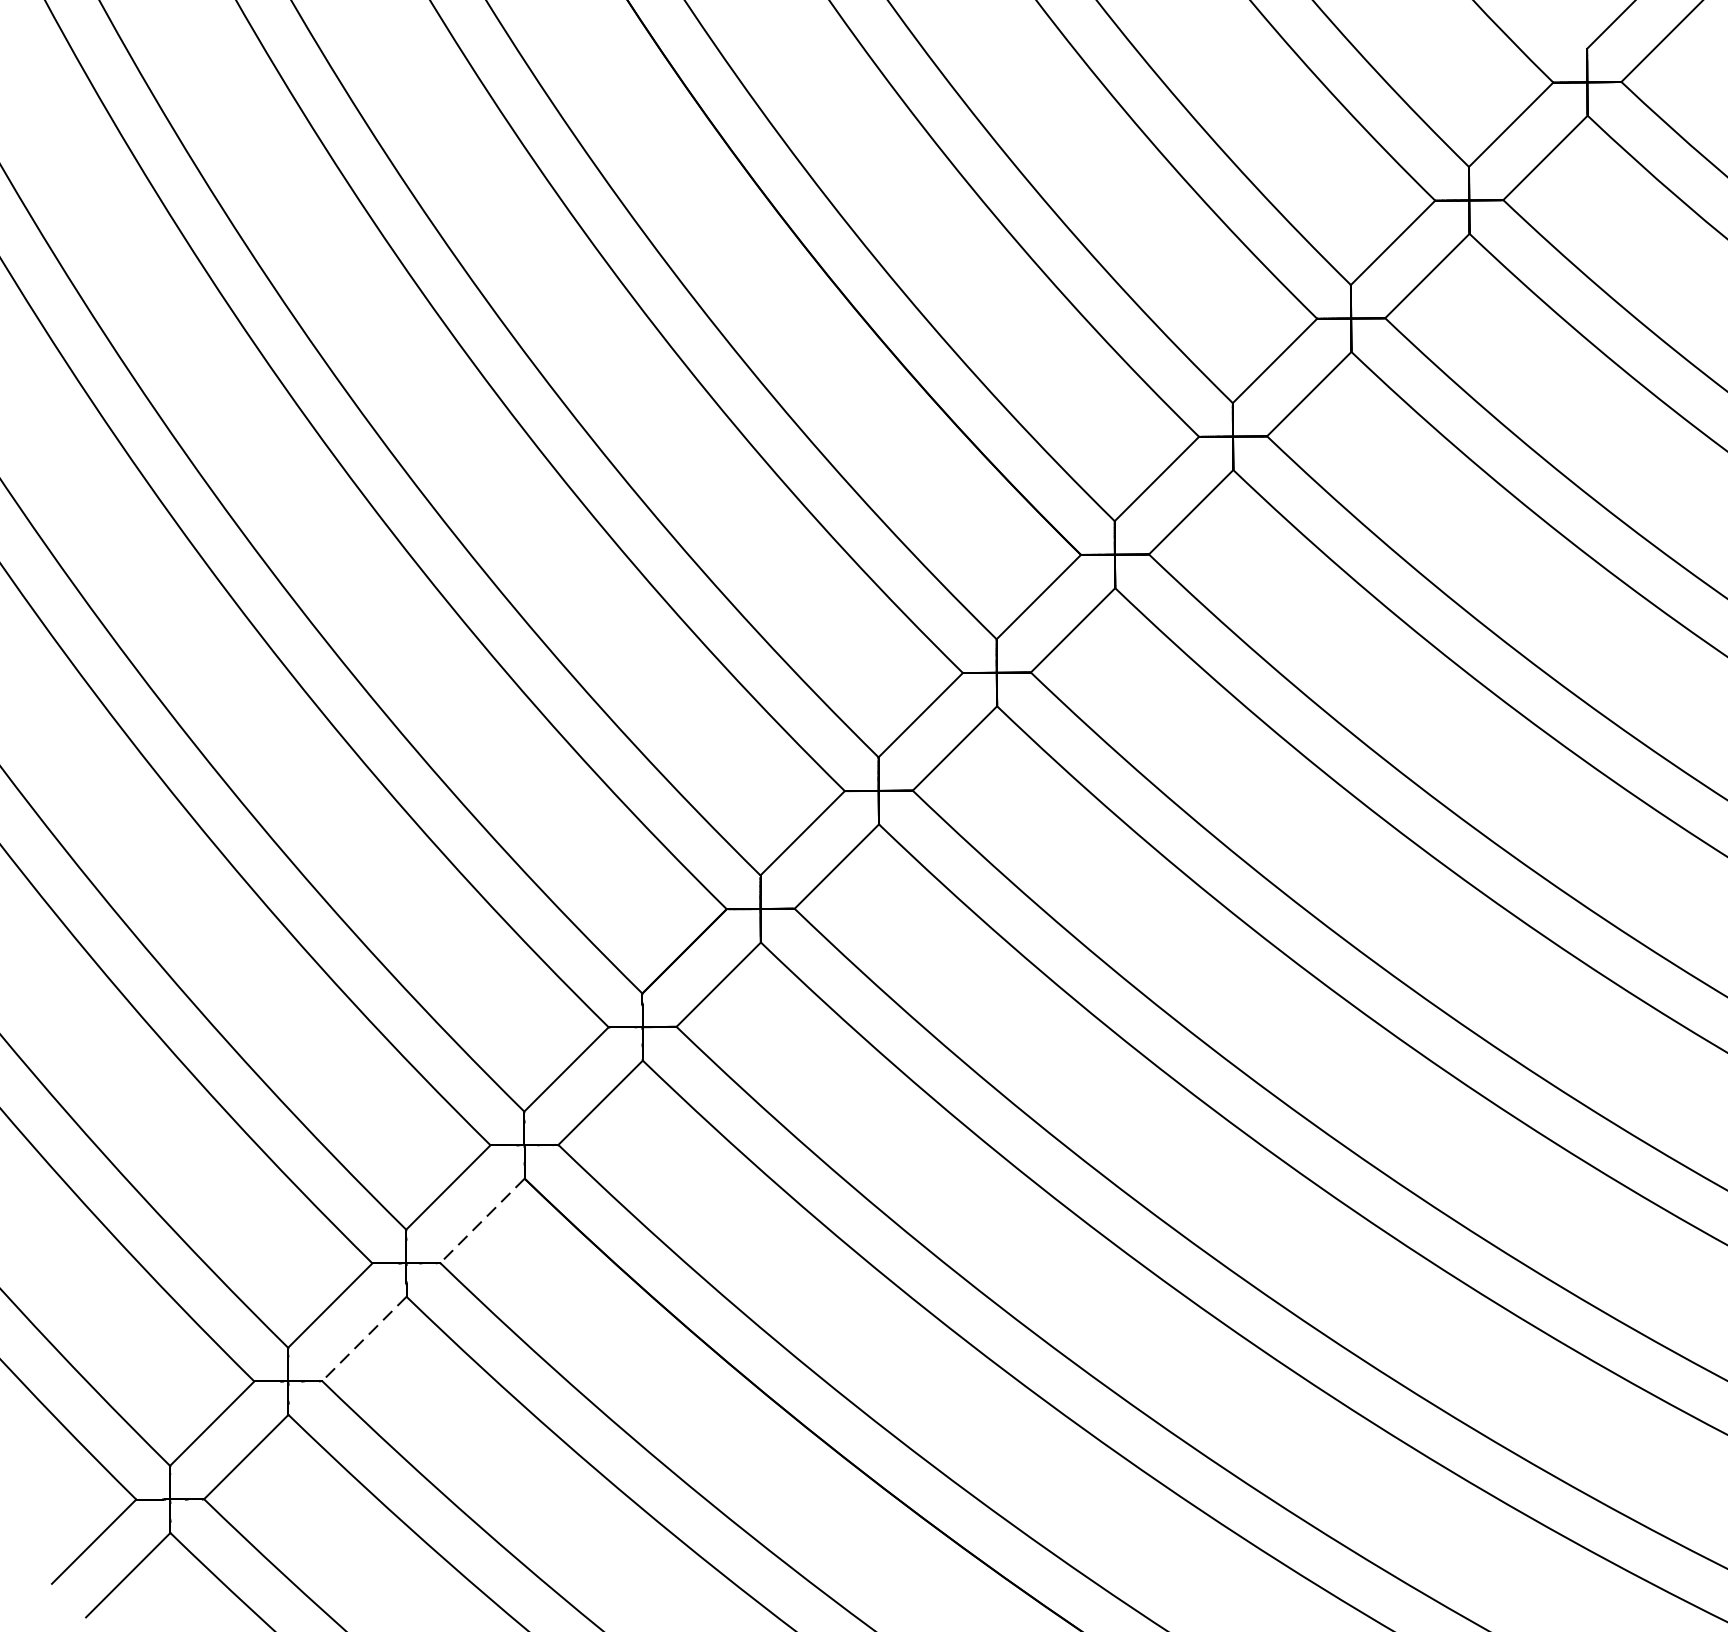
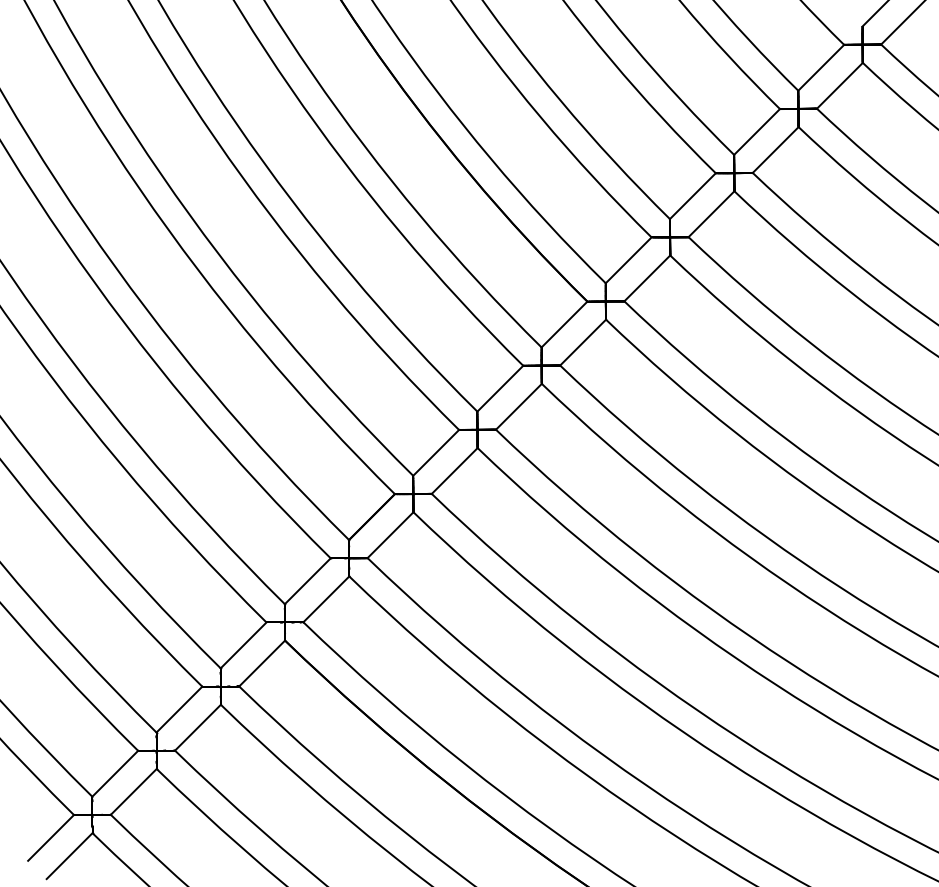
line: (481, 1220) -> (261, 663), dashed -> solid
line: (363, 1340) -> (197, 728), dashed -> solid

